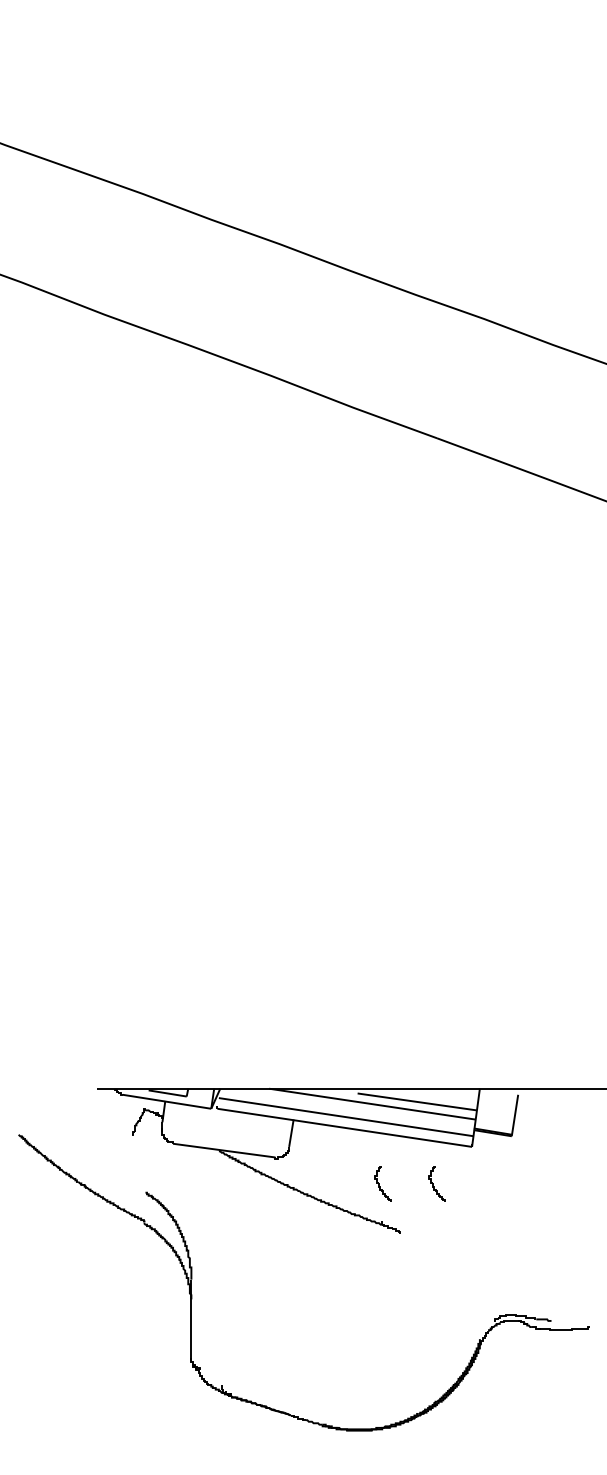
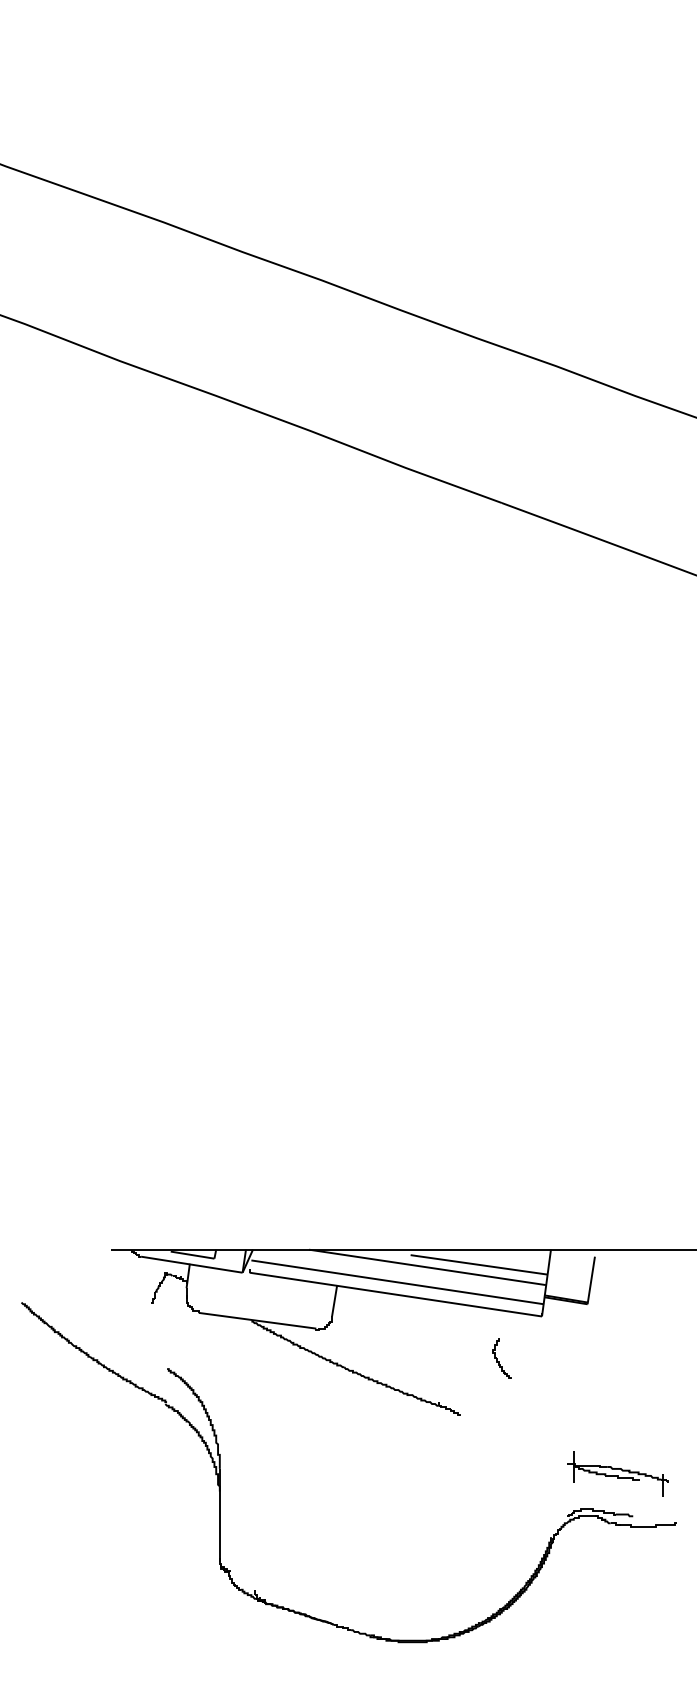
part: (382, 1183) -> (439, 1358), removed
part: (537, 1283) -> (617, 1473), added

